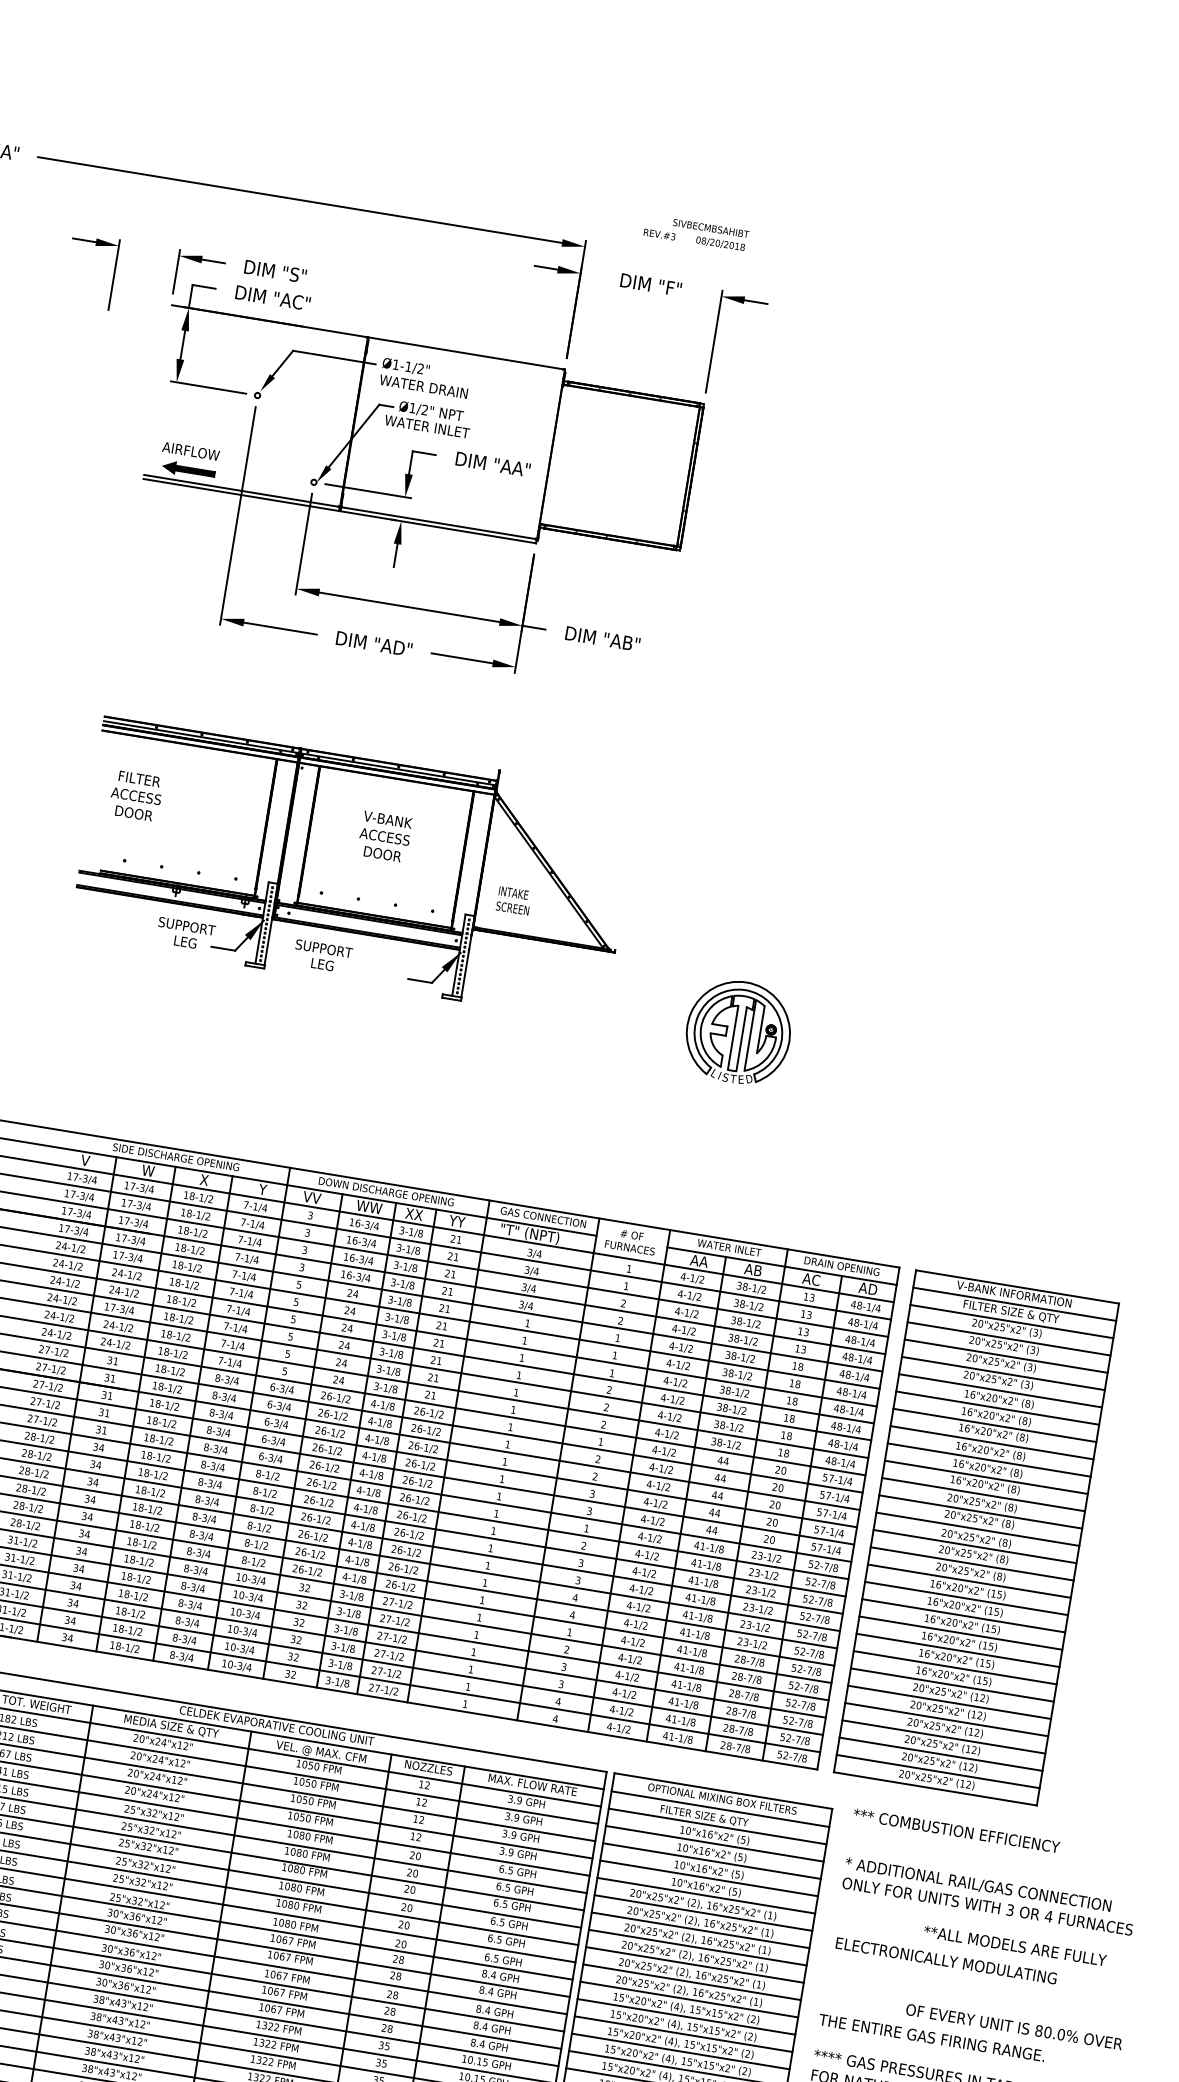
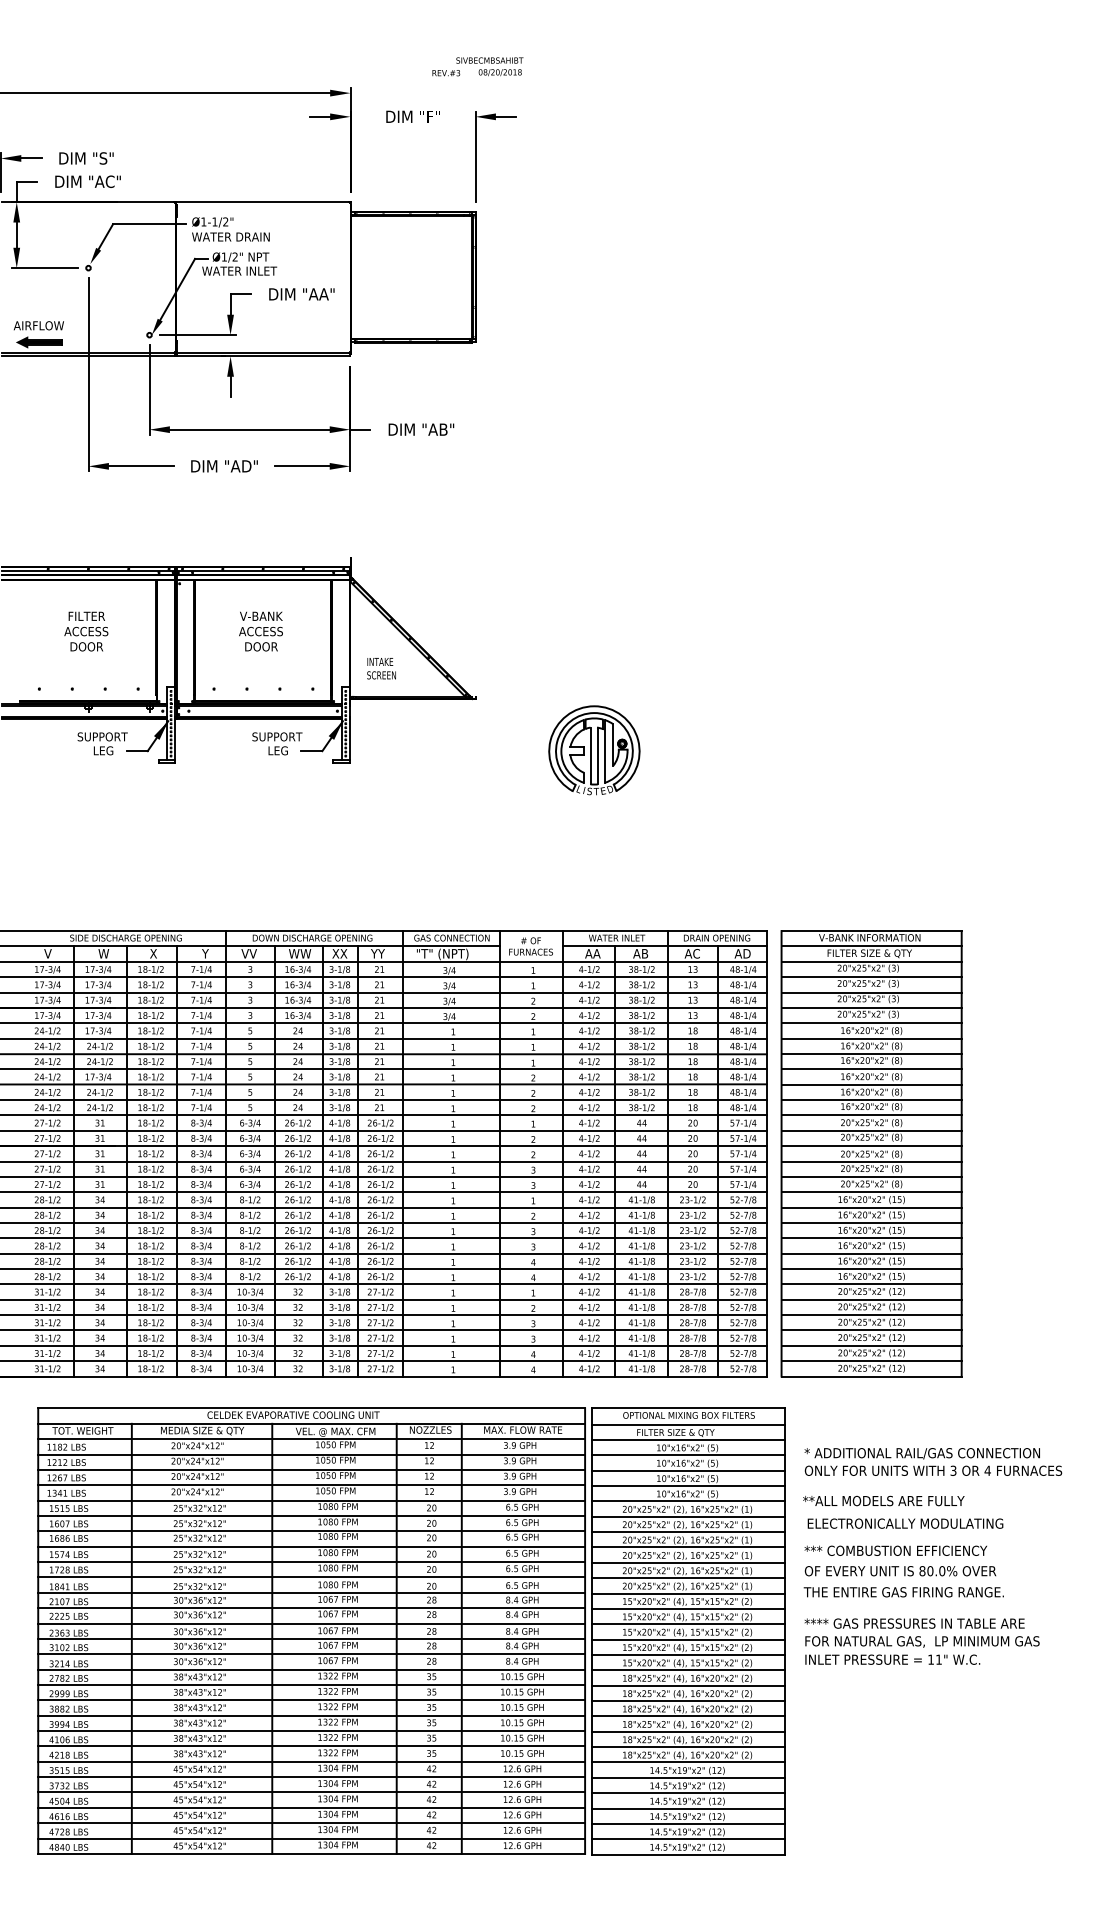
text: (696, 232) -> (477, 66), moved
text: (136, 796) -> (86, 631), moved
text: (323, 956) -> (277, 743), moved
text: (956, 1830) -> (895, 1550), moved
text: (1014, 1945) -> (883, 1500), moved
text: (1014, 2027) -> (900, 1571), moved

